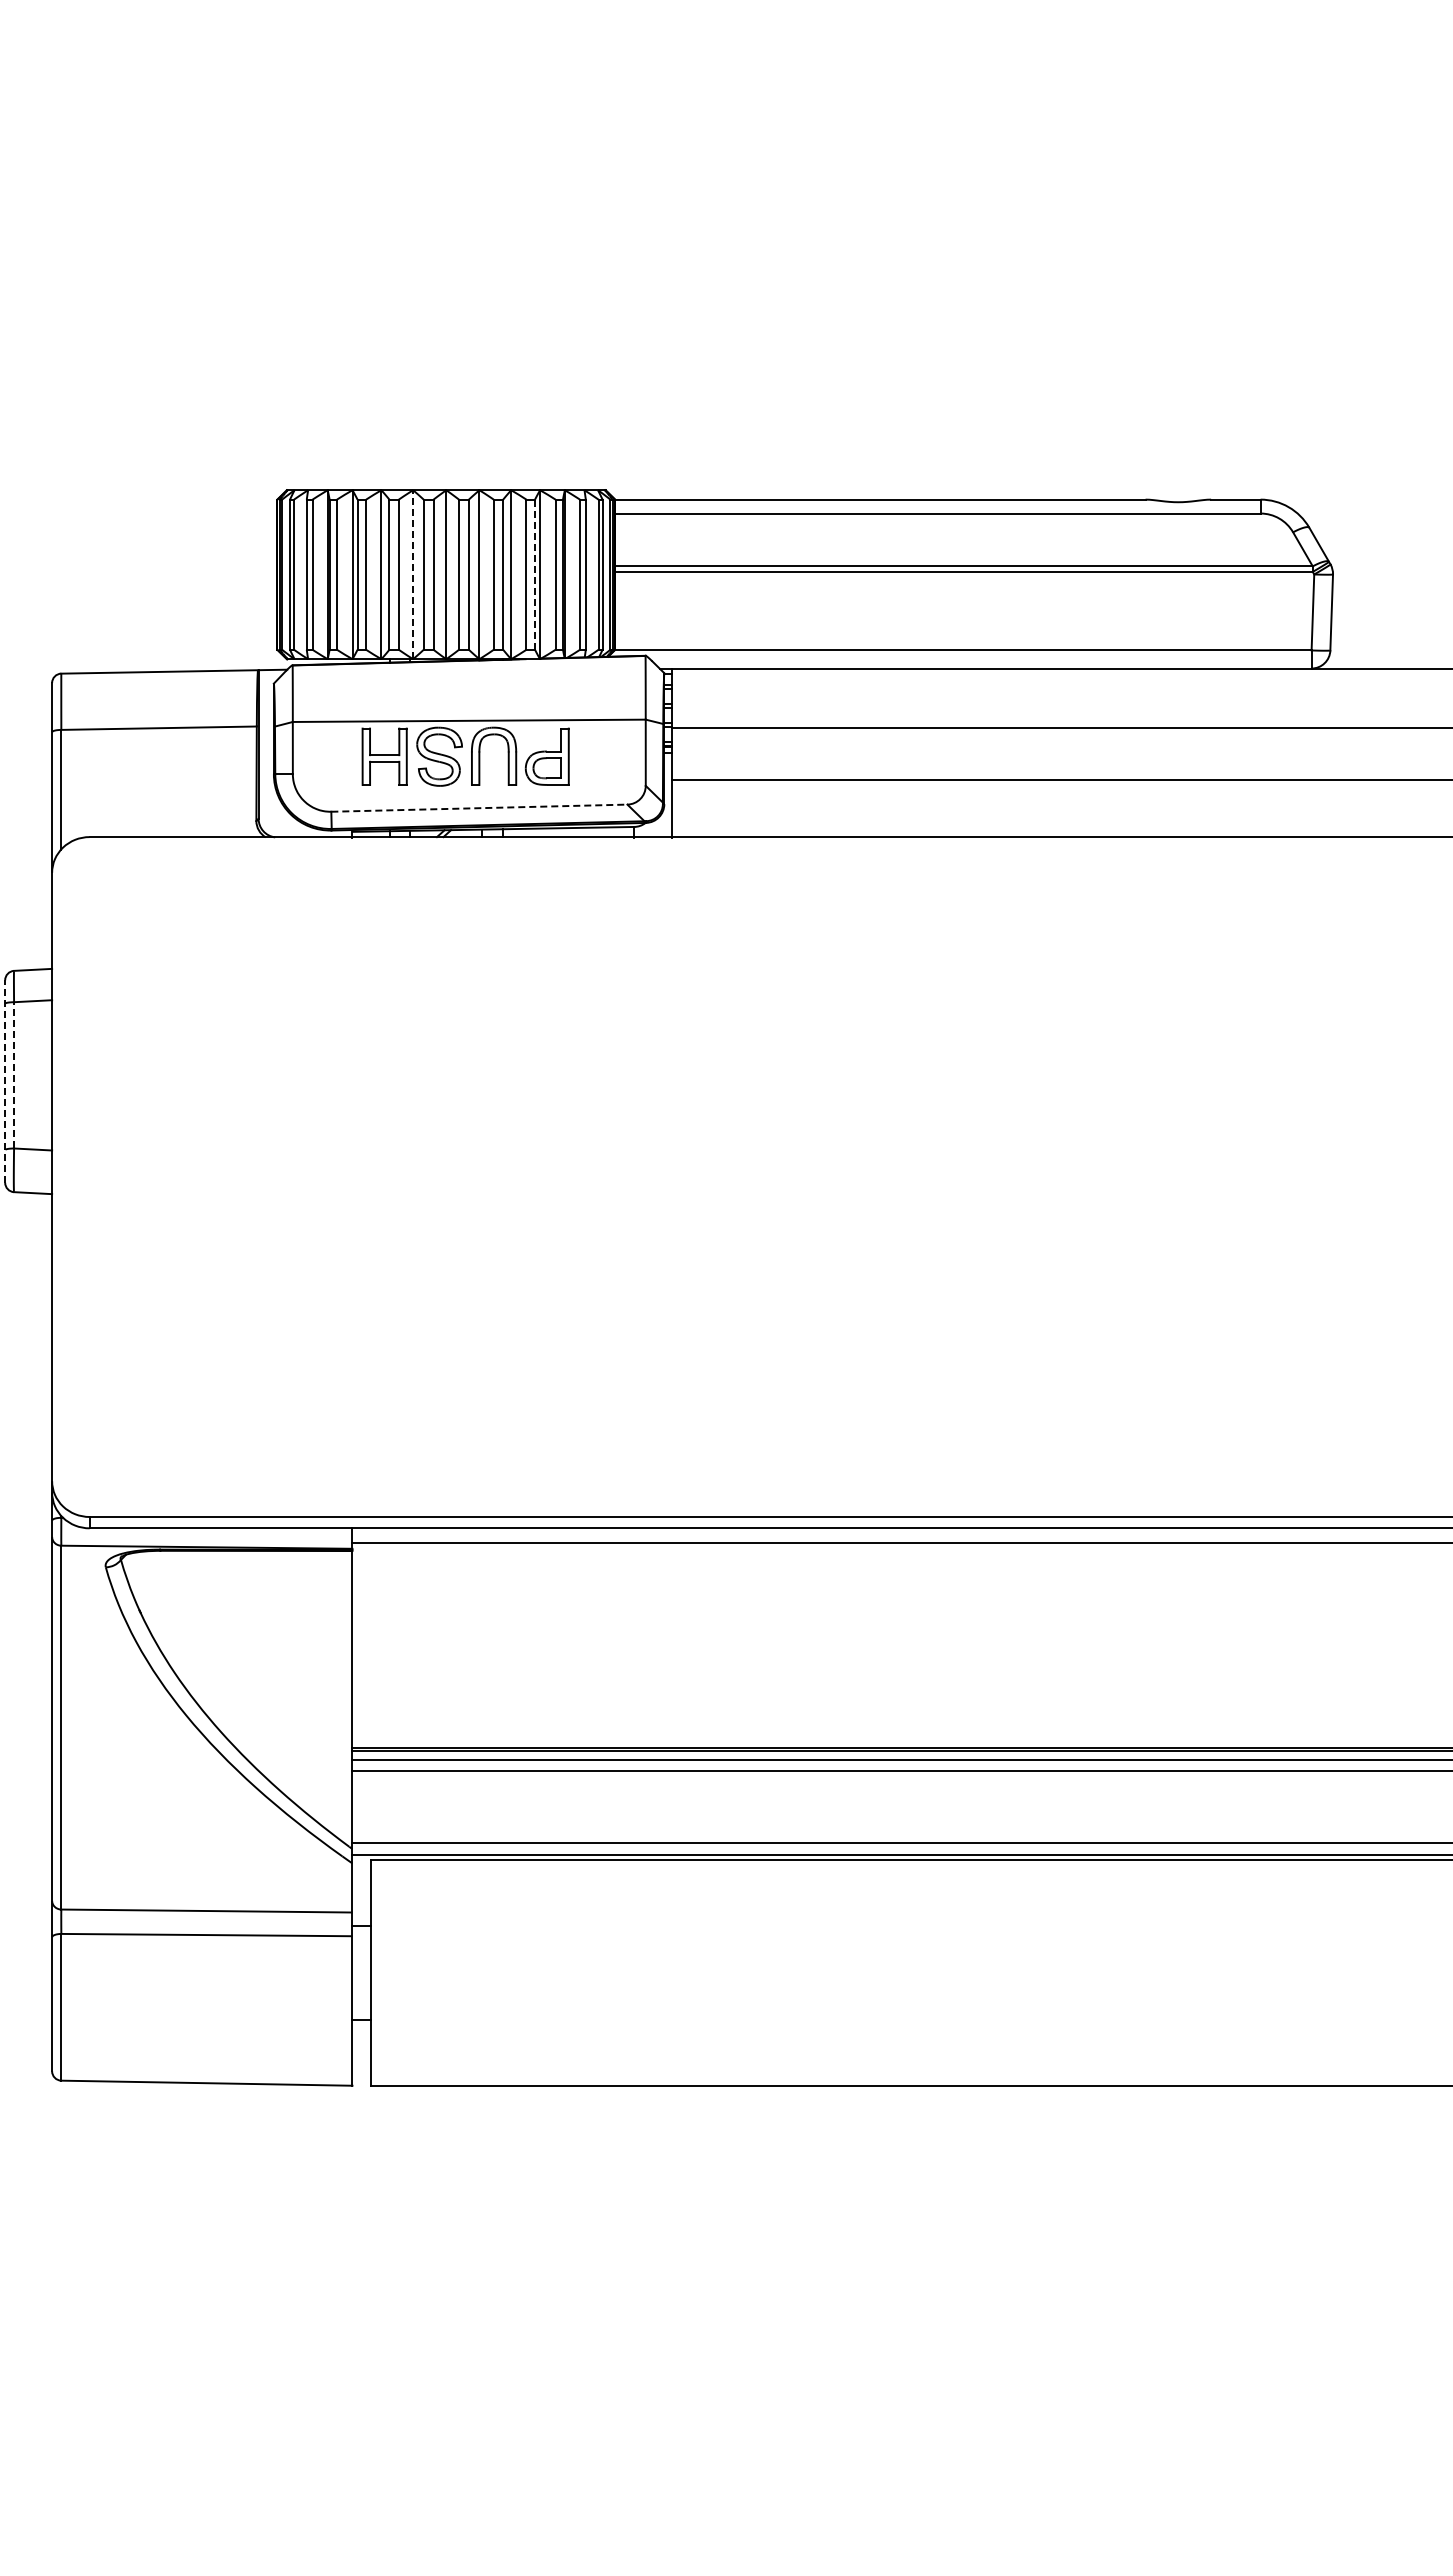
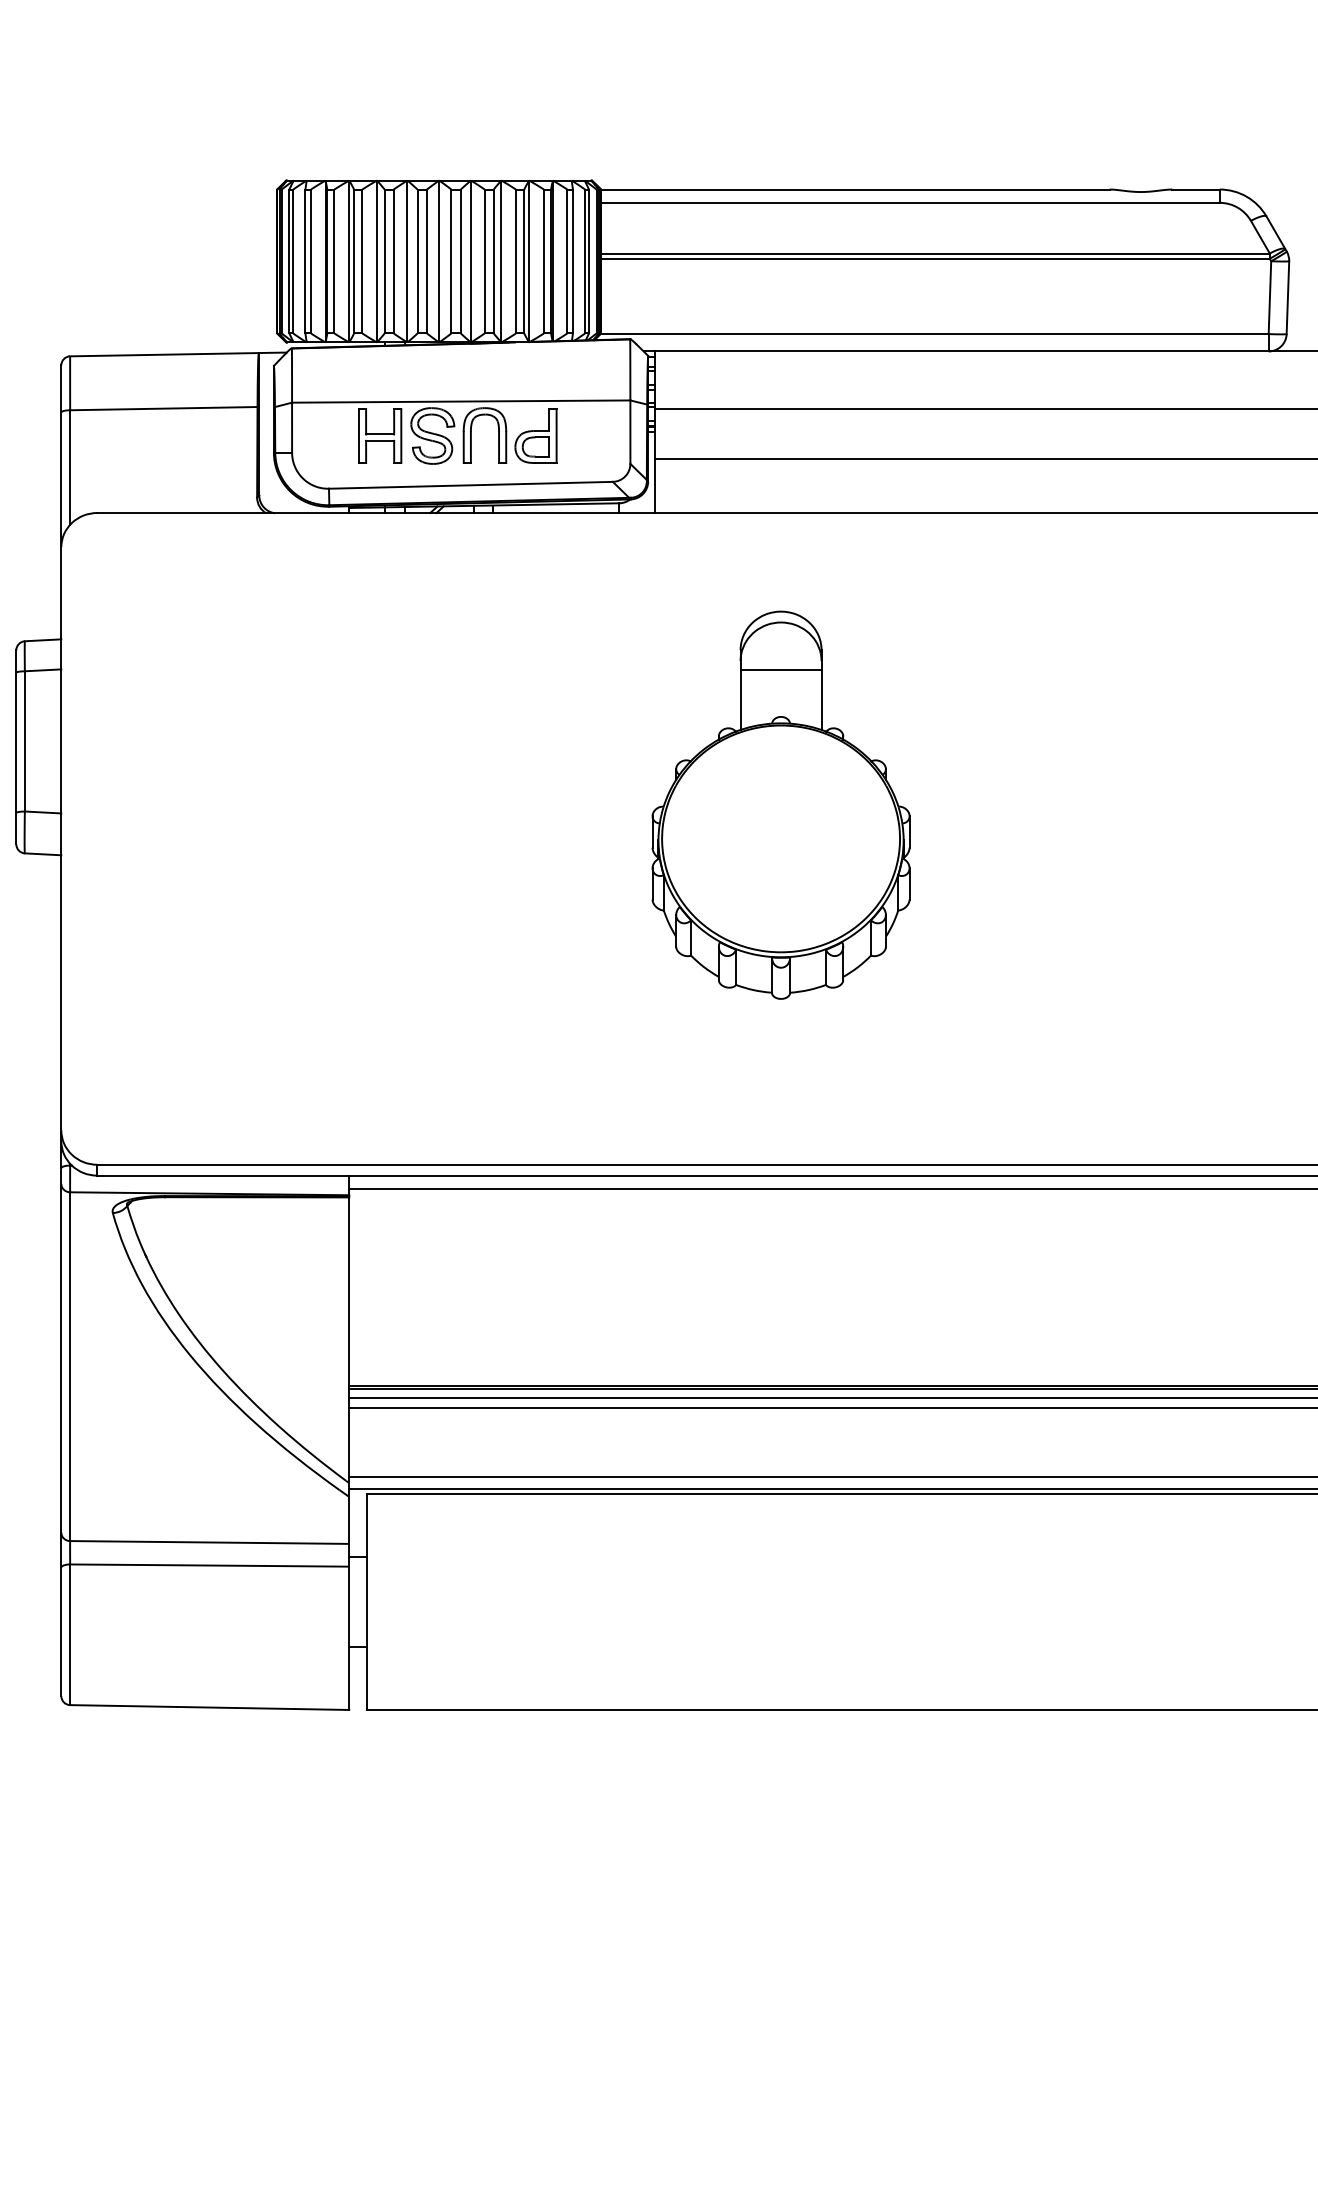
line: (413, 574) -> (407, 261), dashed -> solid
line: (535, 575) -> (524, 262), dashed -> solid
line: (479, 808) -> (471, 485), dashed -> solid
line: (14, 1074) -> (25, 740), dashed -> solid
line: (5, 1081) -> (16, 747), dashed -> solid
part: (802, 1141) -> (780, 804), added

